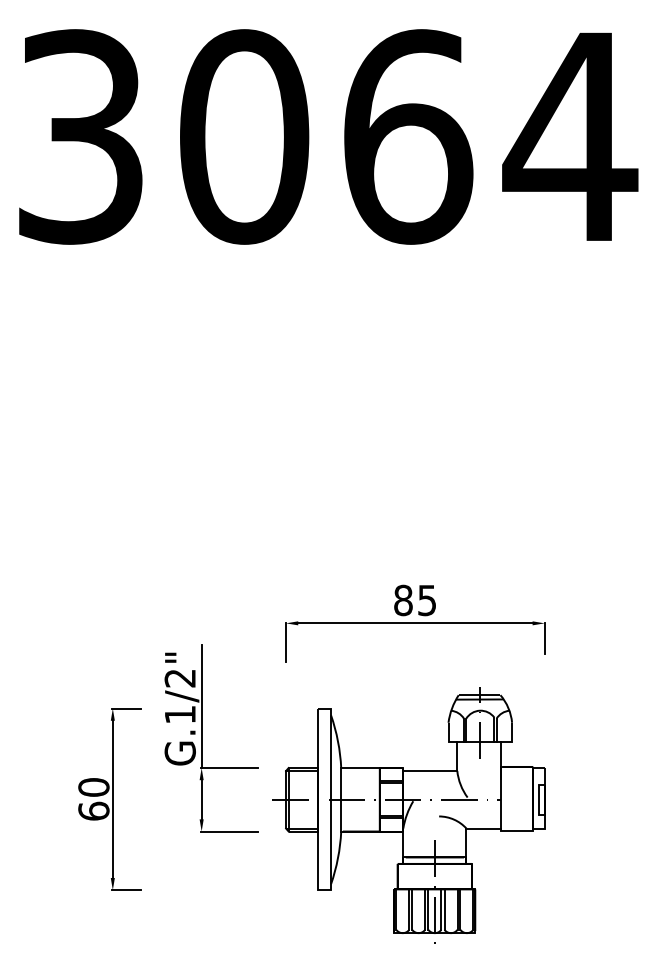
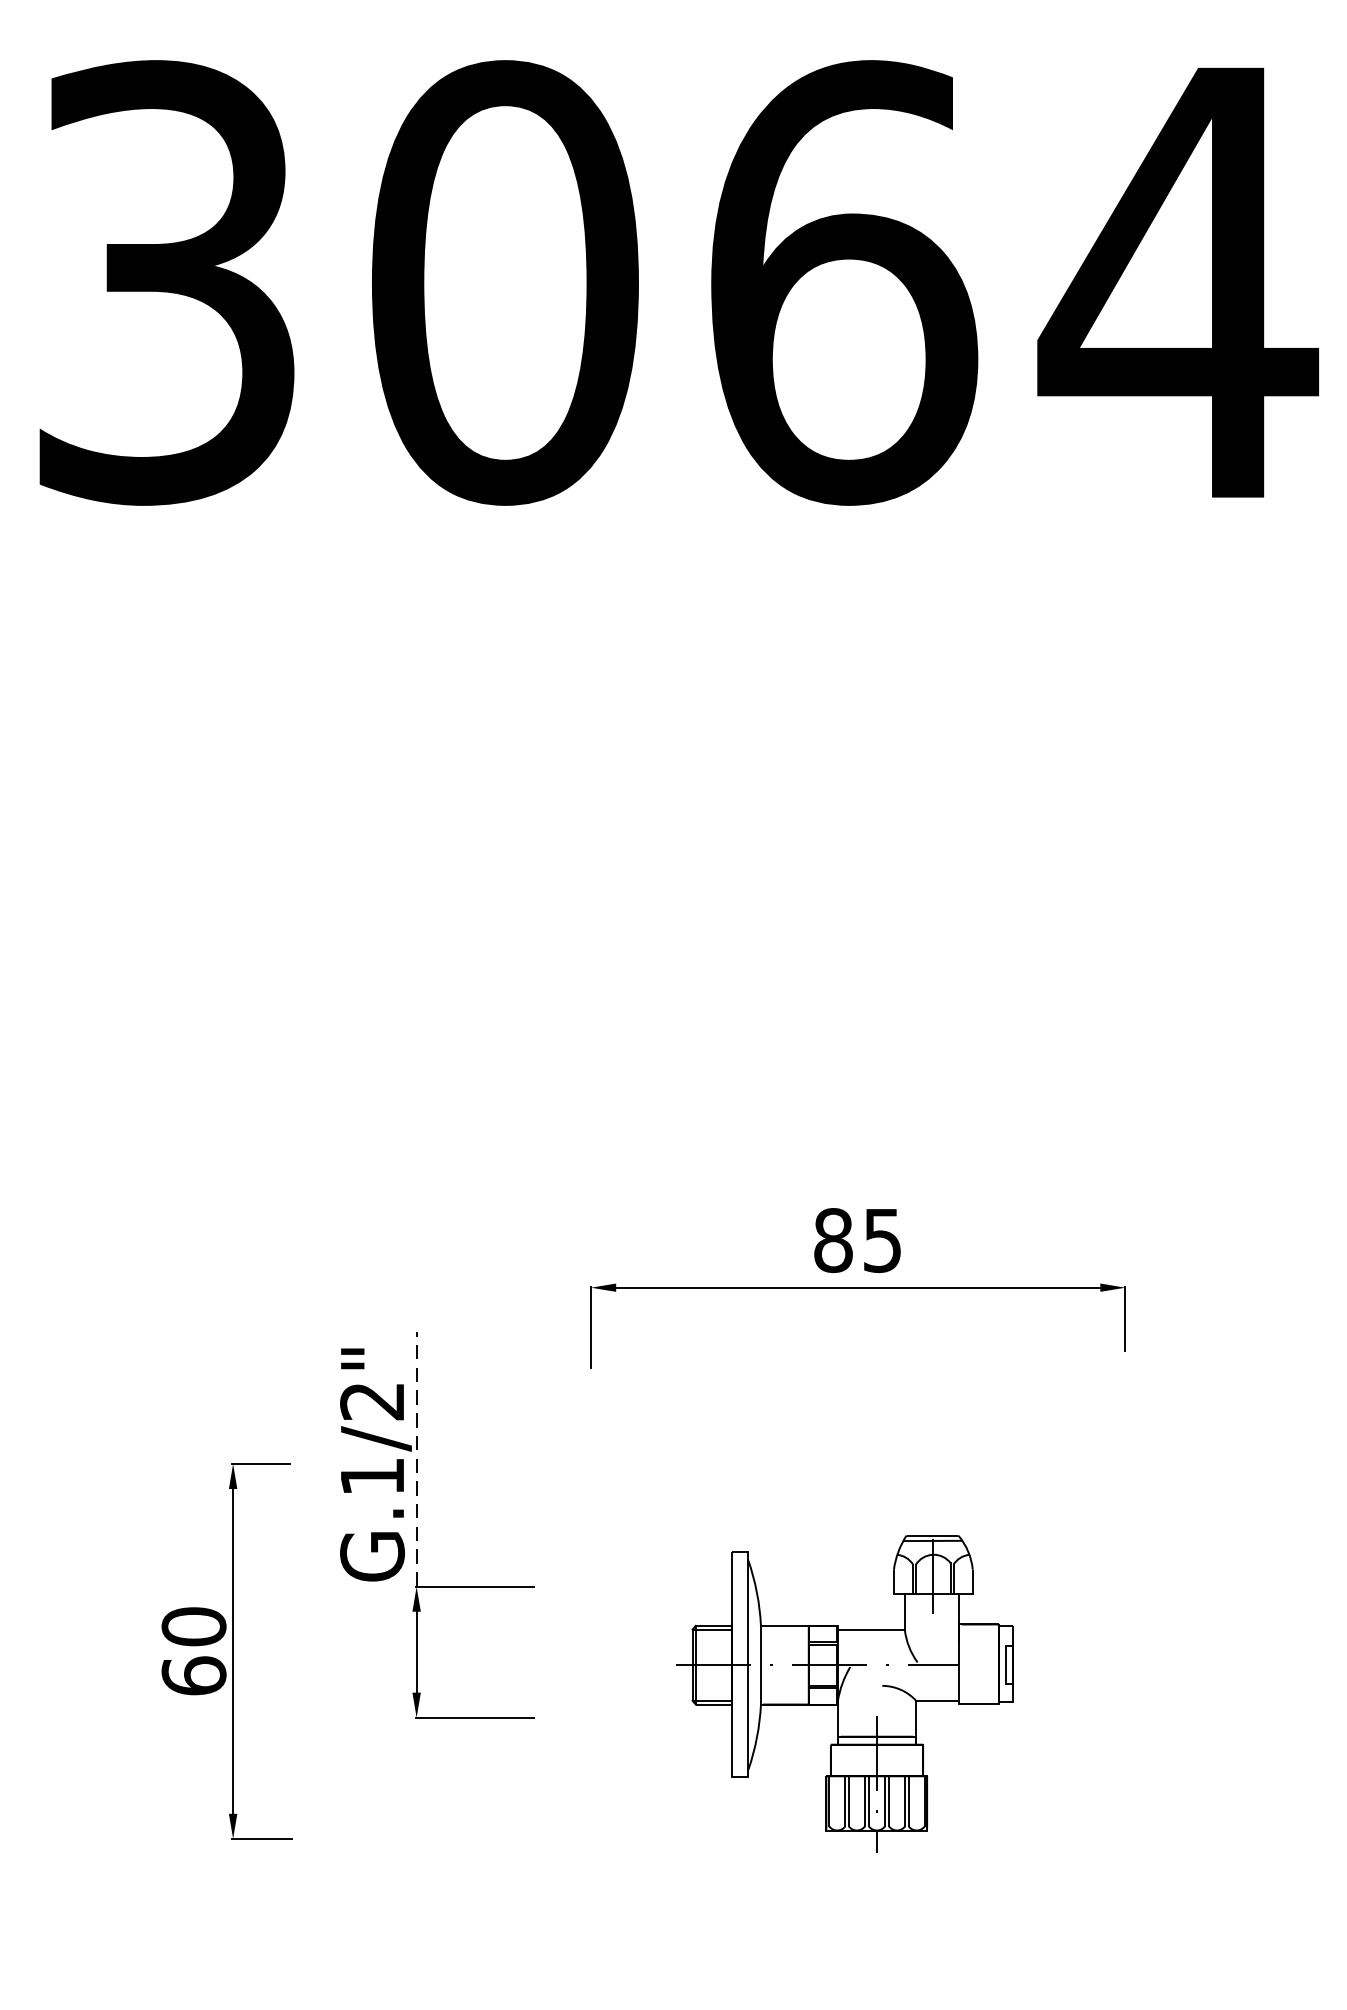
line: (201, 706) -> (416, 1459), solid -> dashed
part: (408, 815) -> (843, 1684), size x0.6

